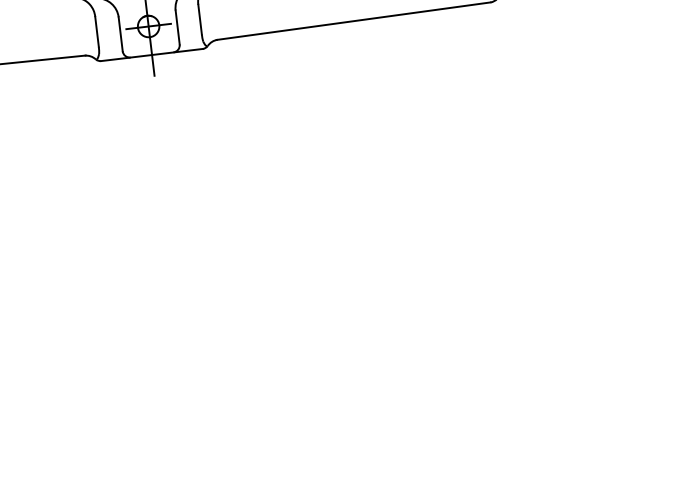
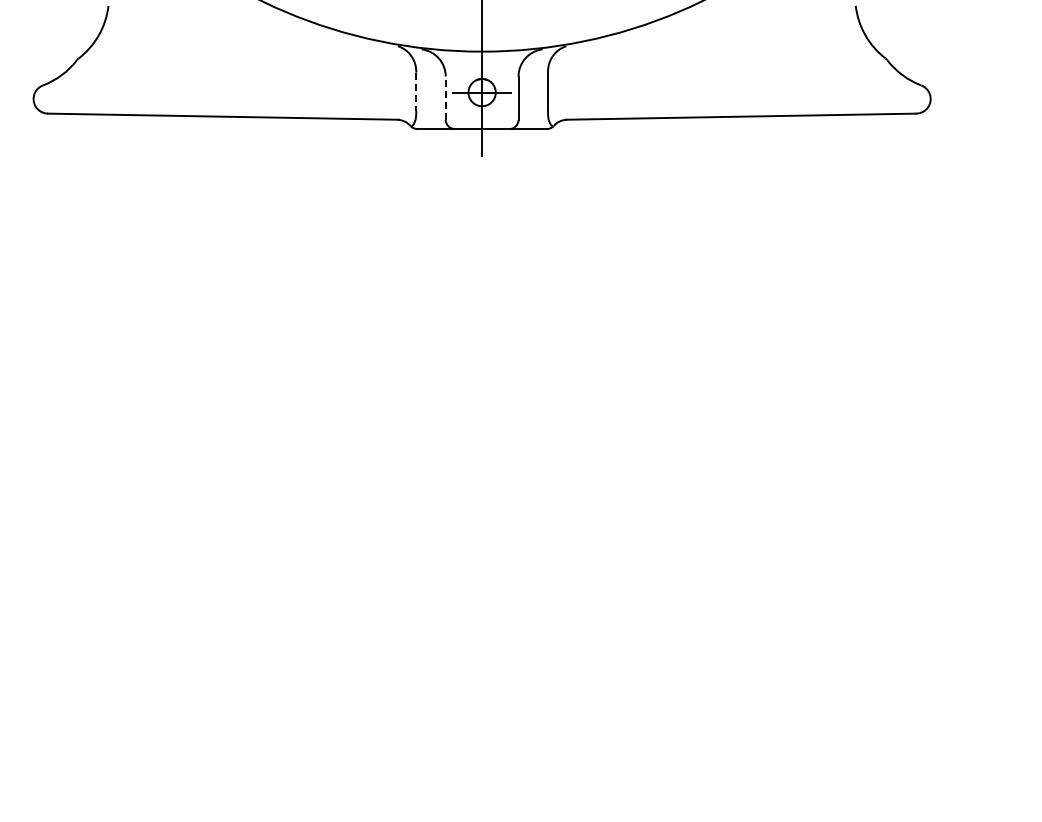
line: (97, 32) -> (416, 92), solid -> dashed
line: (120, 34) -> (445, 98), solid -> dashed

